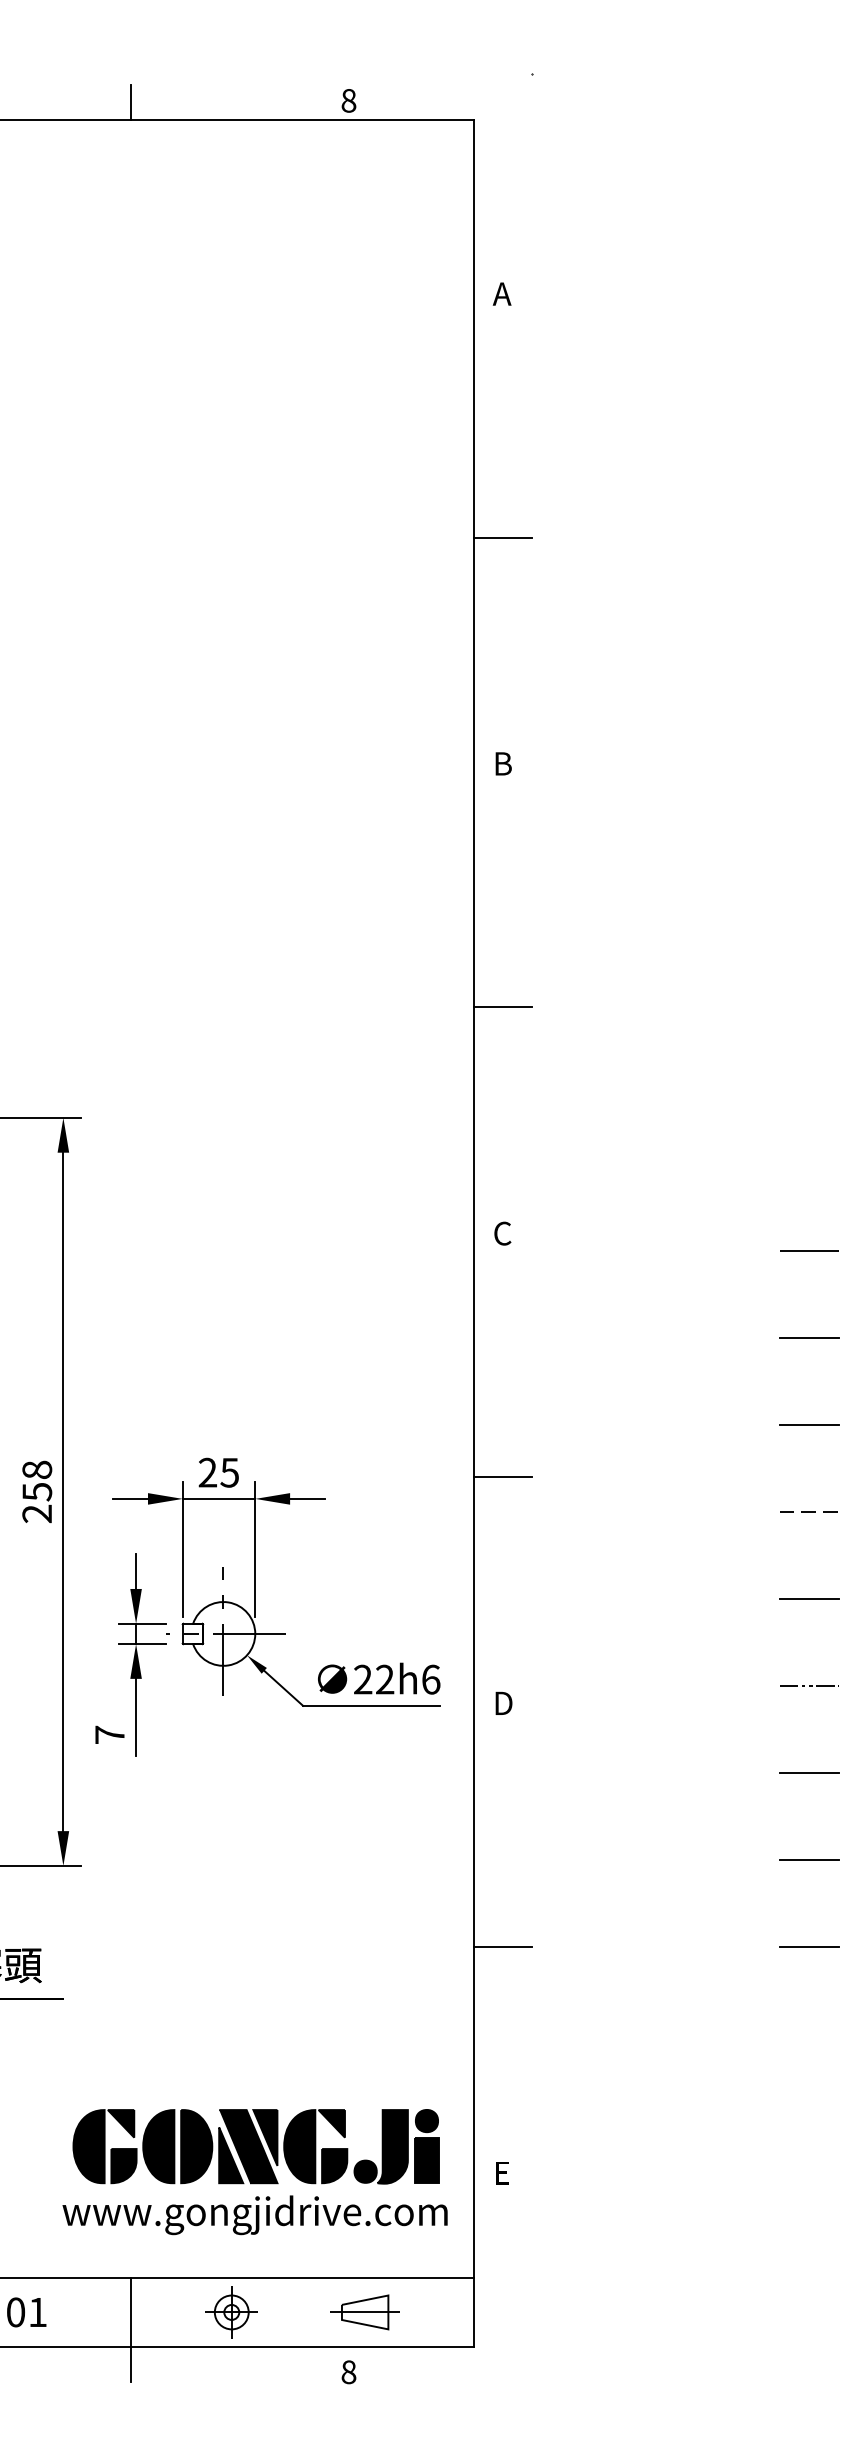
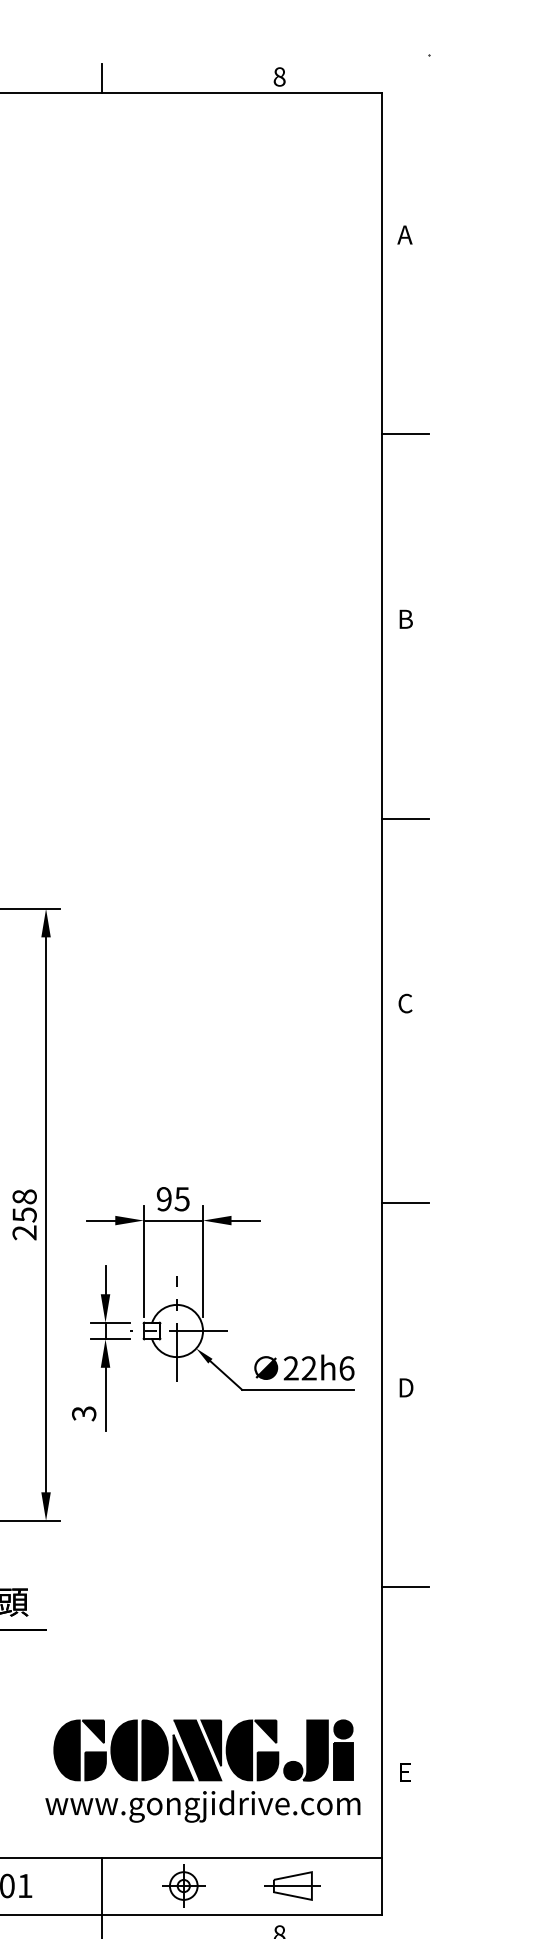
text: (207, 1472) -> (163, 1198), 25 -> 95
text: (109, 1734) -> (83, 1413), 7 -> 3

